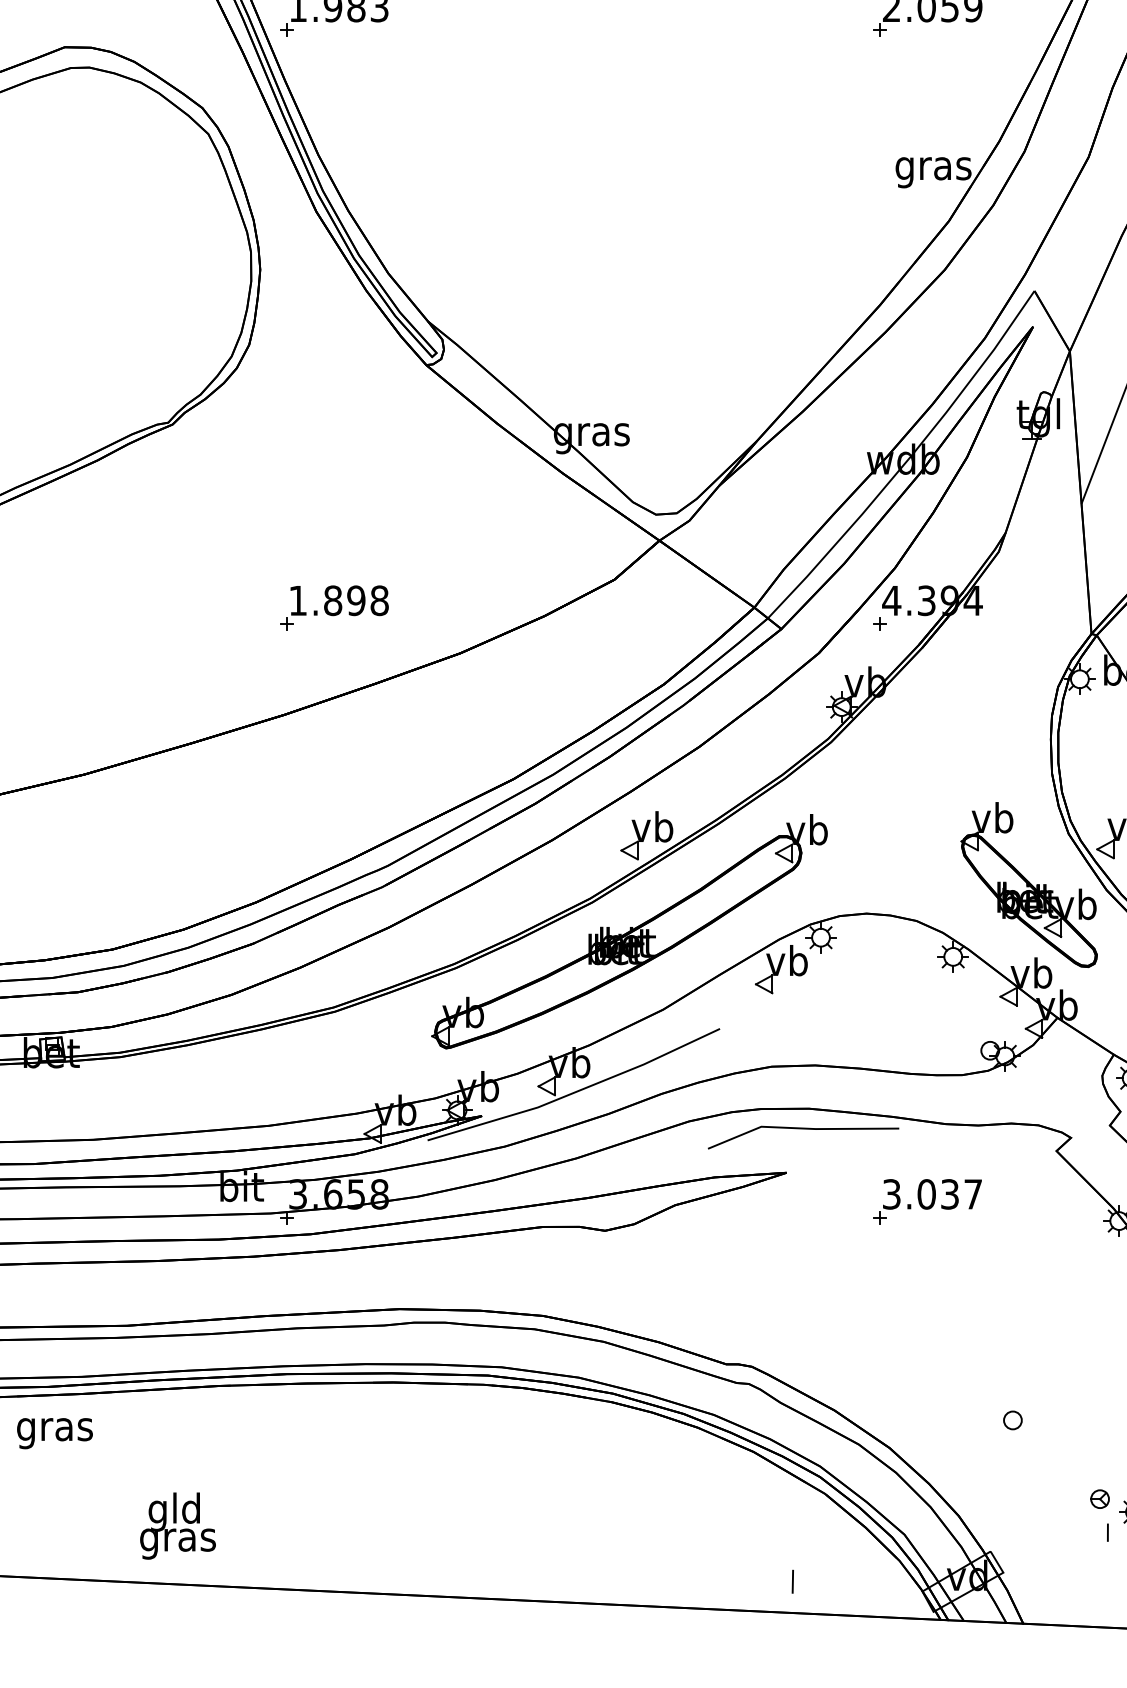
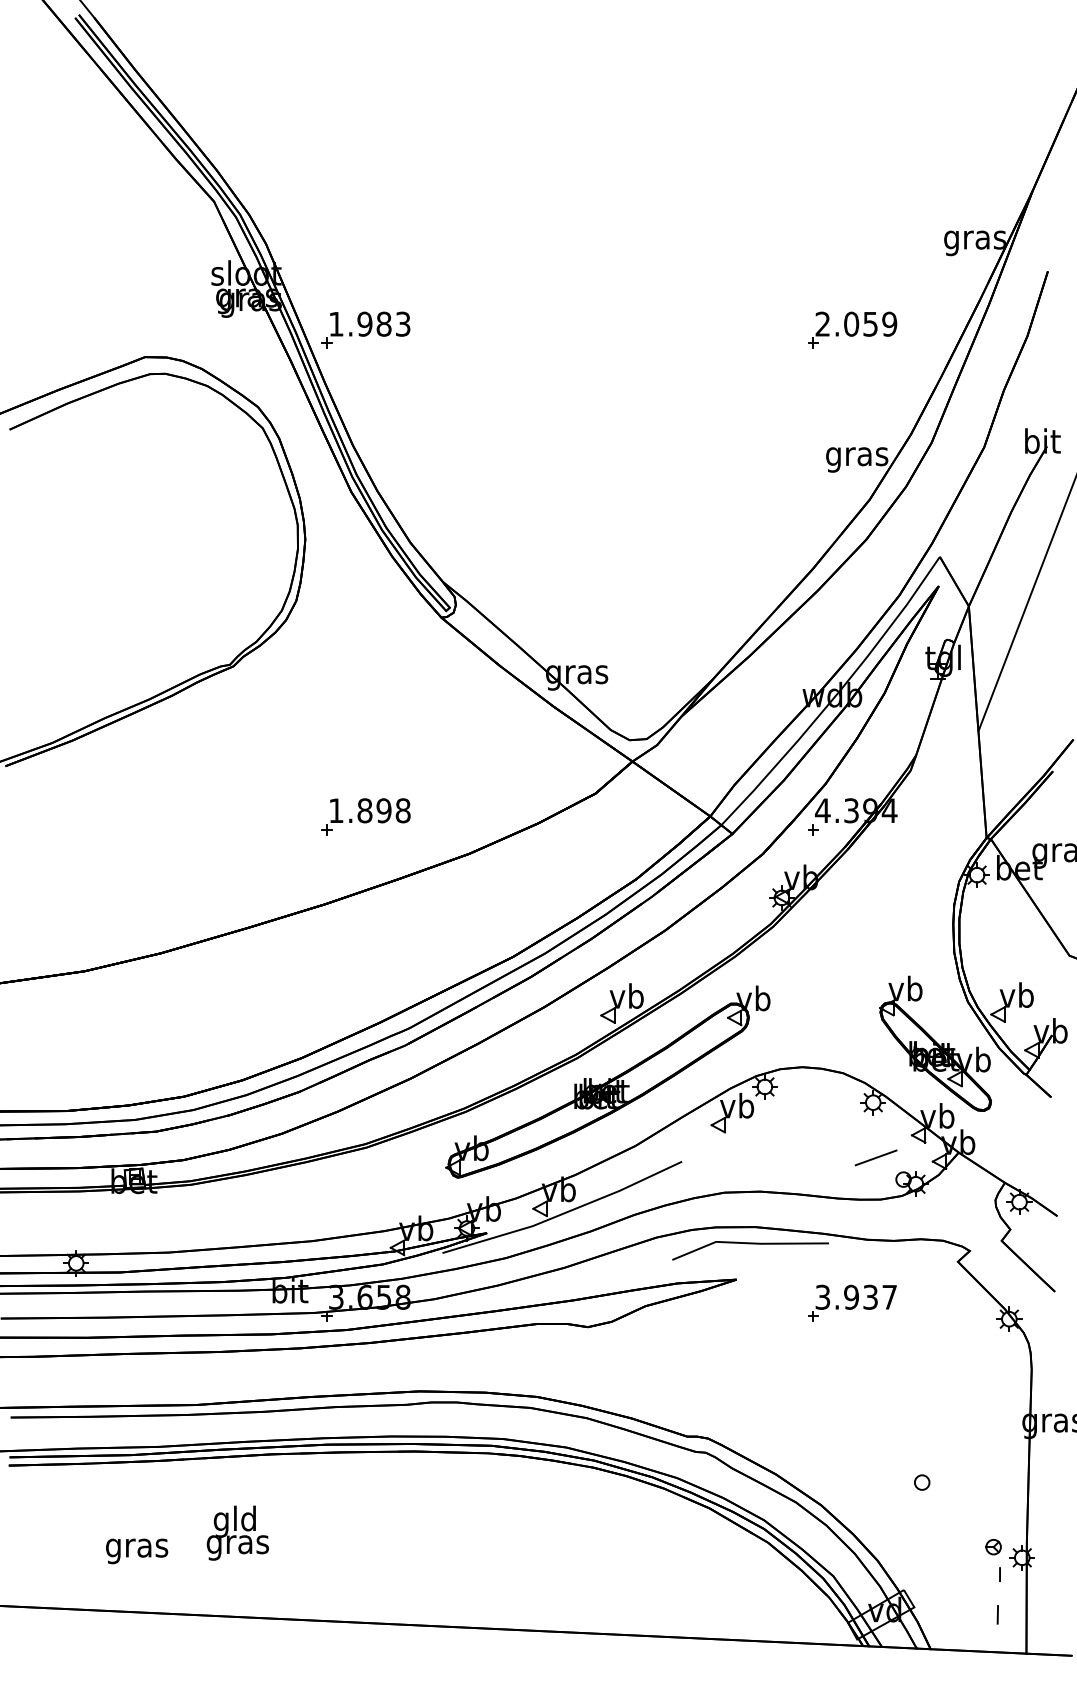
line: (955, 1023) -> (875, 1157), added
text: (926, 1194) -> (851, 1297), 3.037 -> 3.937
text: (55, 1433) -> (137, 1551), moved
text: (177, 1525) -> (237, 1532), moved
line: (792, 1581) -> (997, 1614), moved

